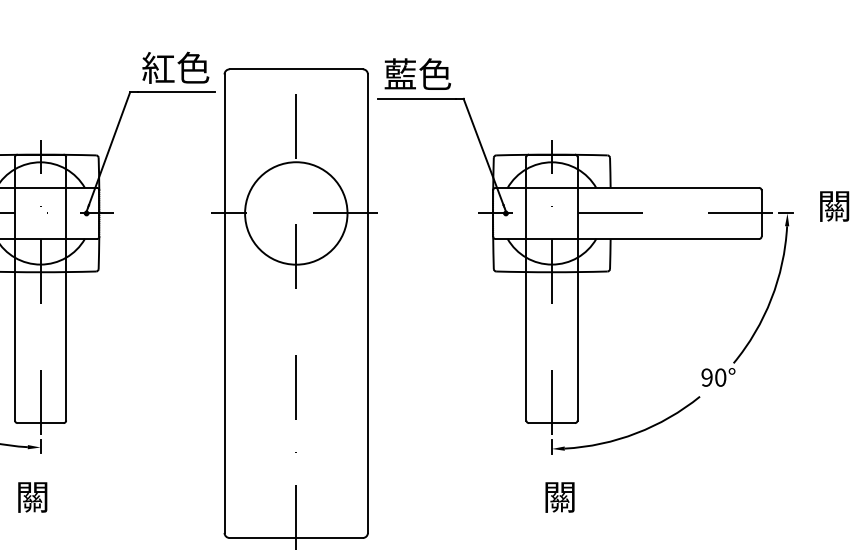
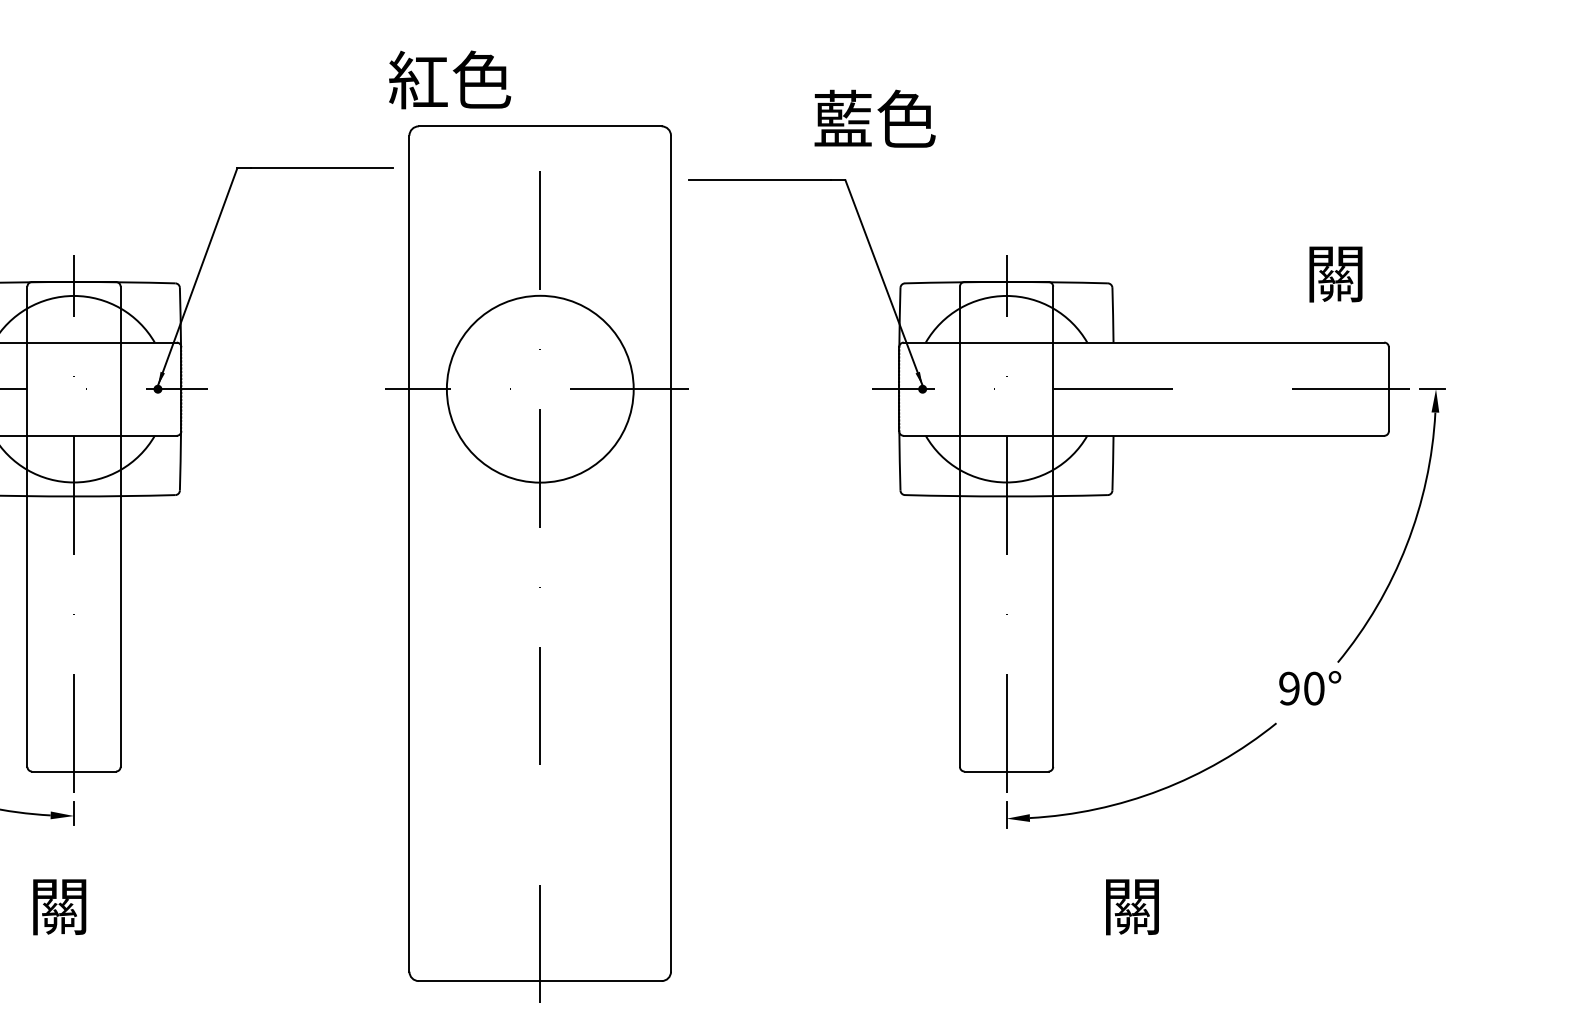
text: (175, 67) -> (449, 79), moved
text: (417, 73) -> (874, 117), moved
text: (834, 206) -> (1335, 274), moved
text: (559, 497) -> (1131, 907), moved

